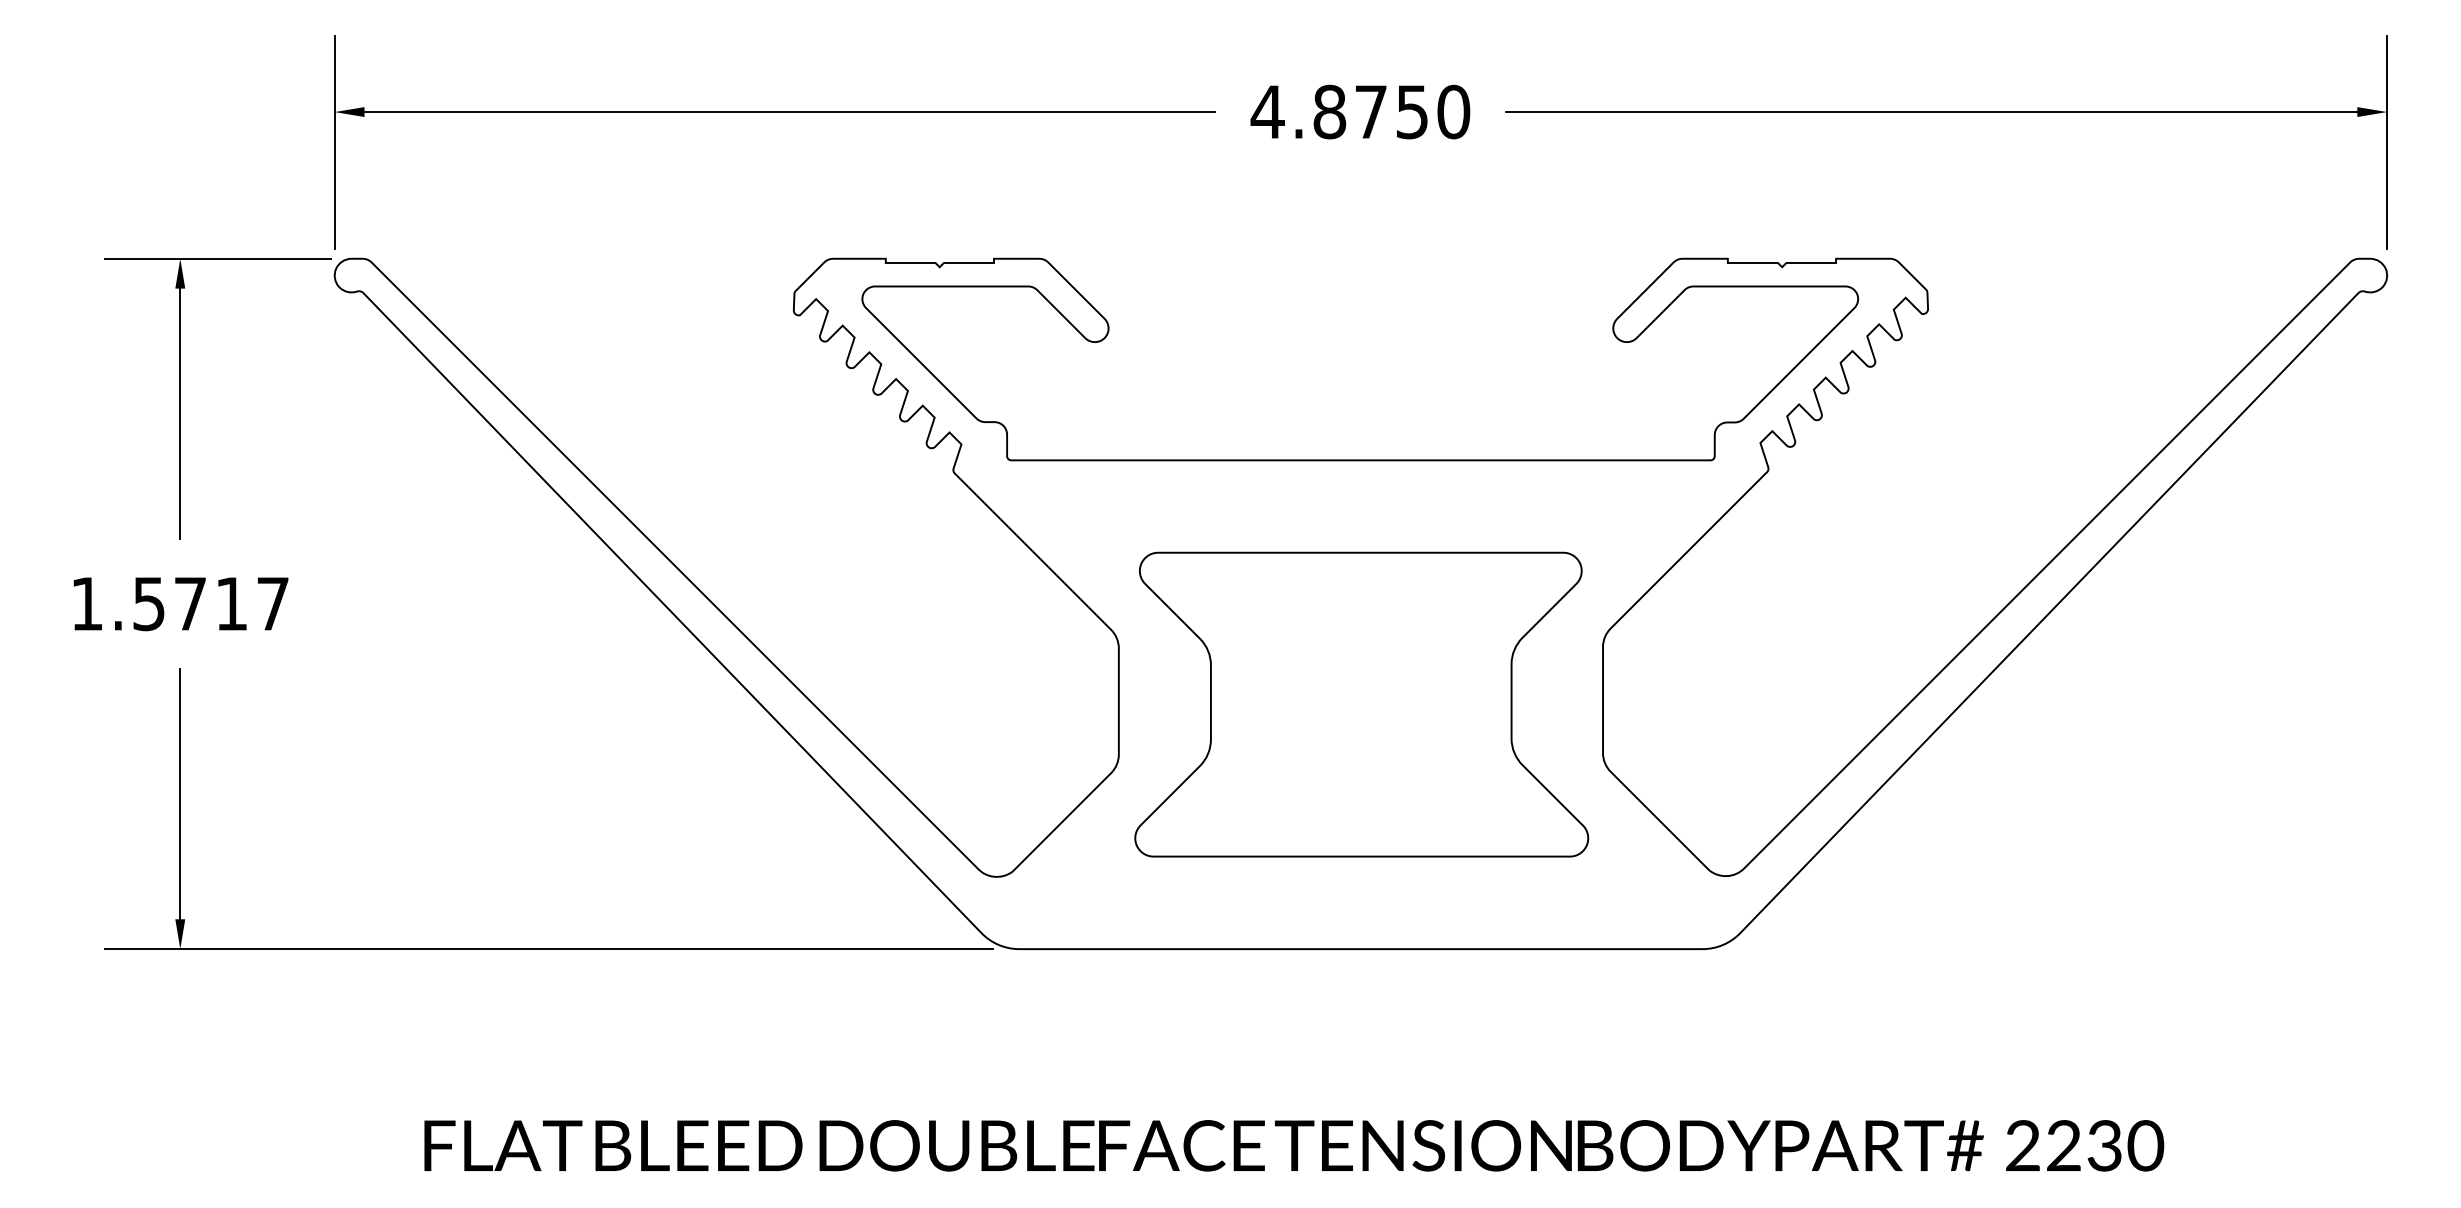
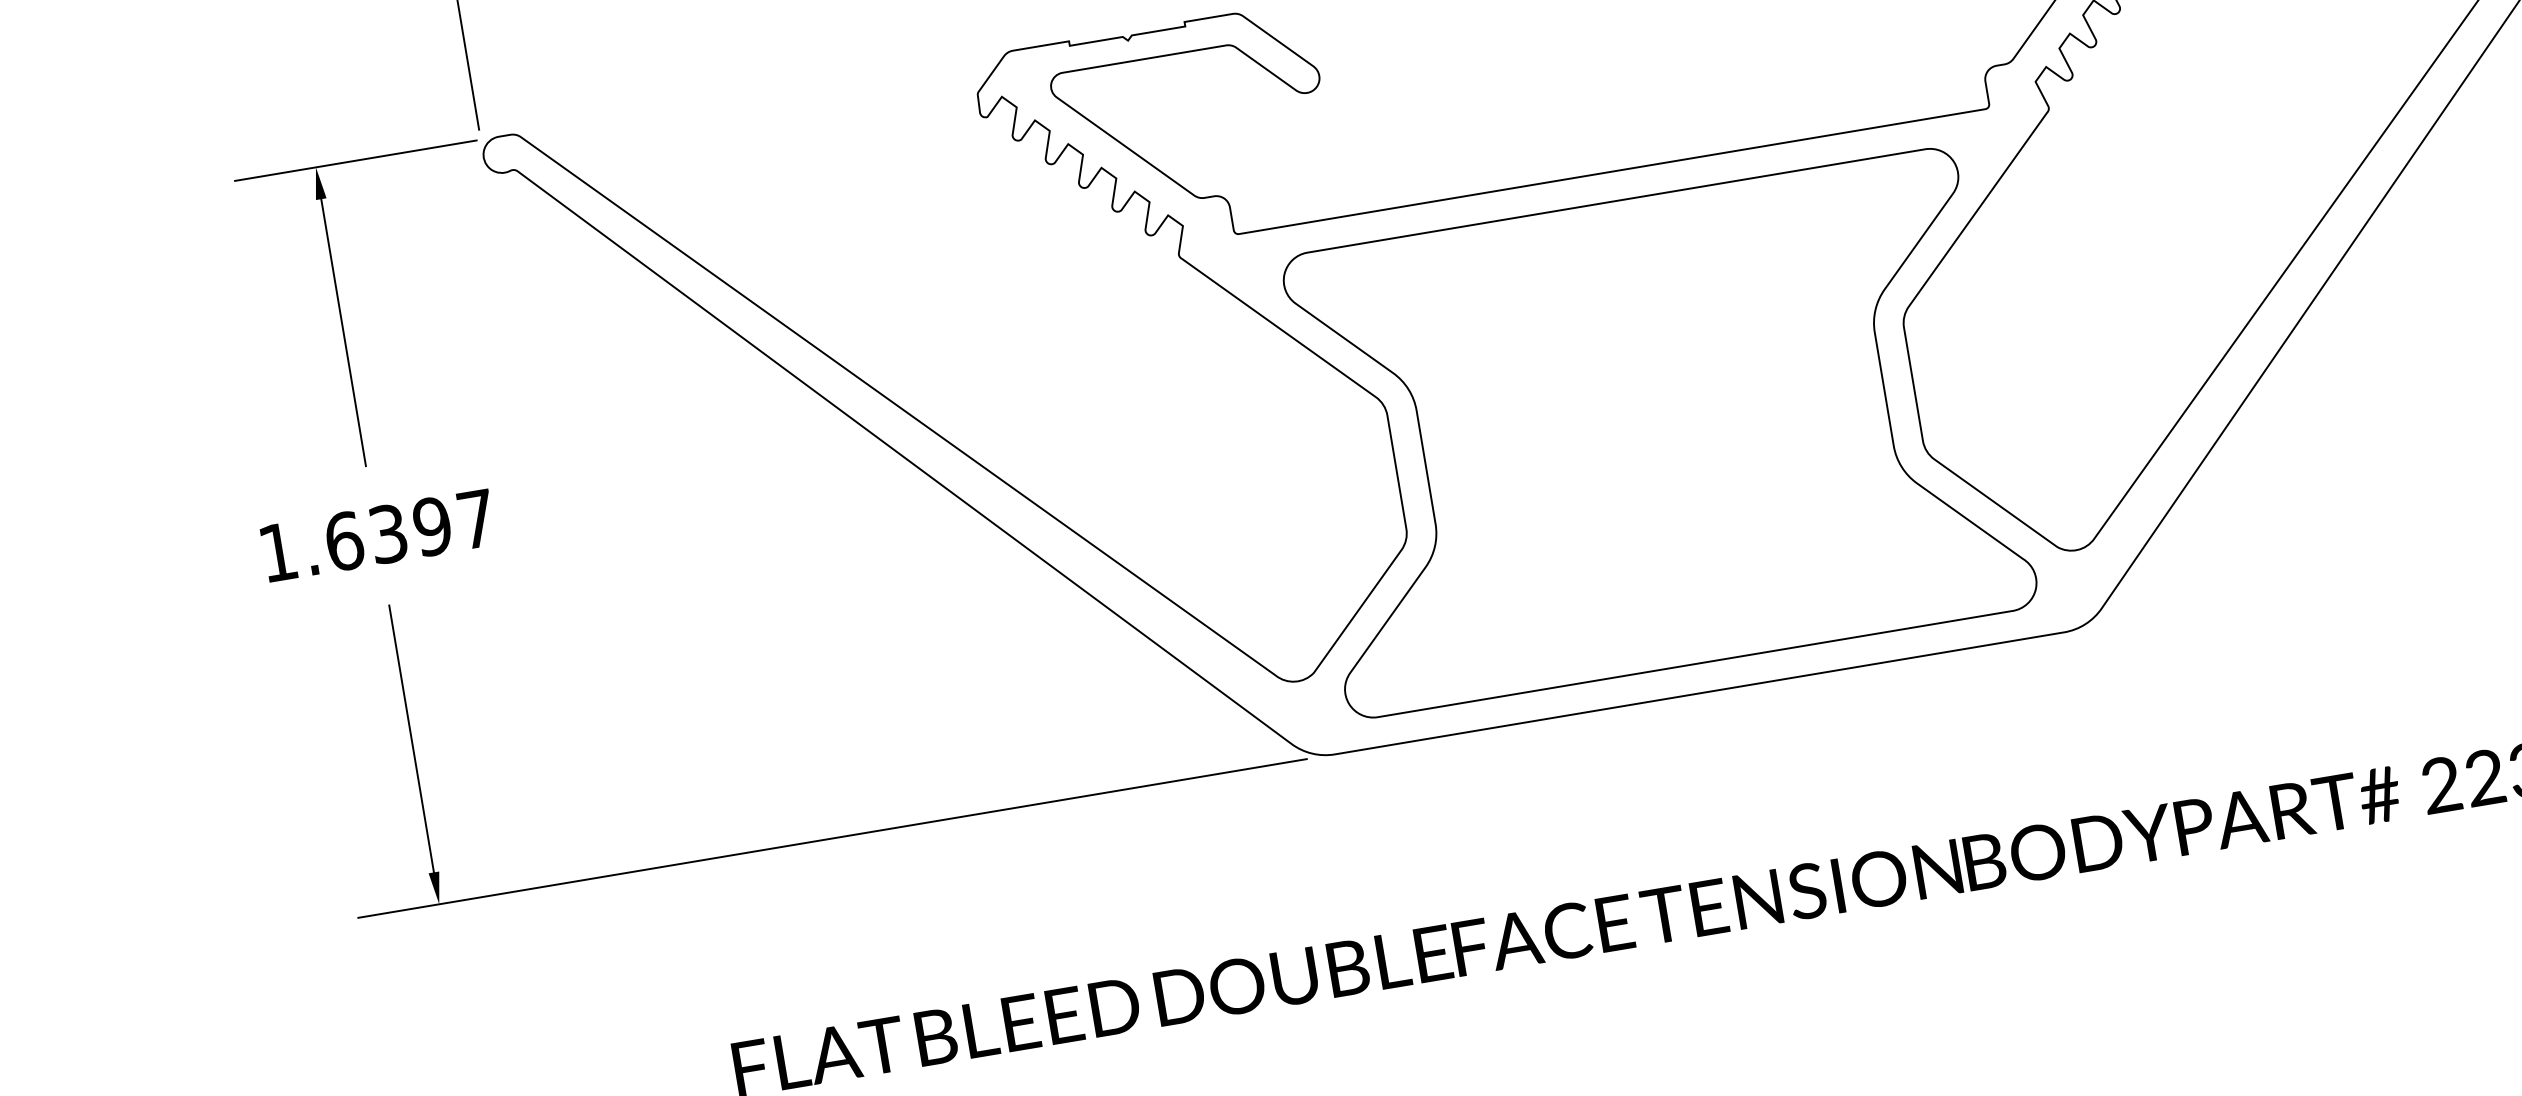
text: (190, 603) -> (388, 533), 1.5717 -> 1.6397
part: (1361, 704) -> (1656, 432), size x1.43

